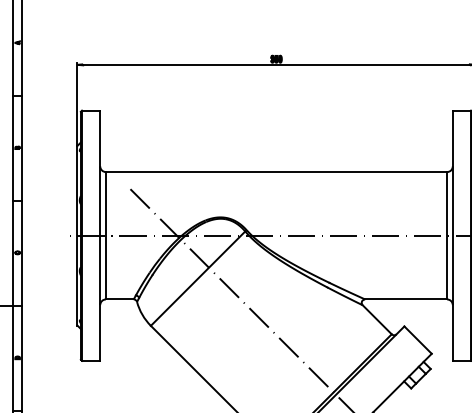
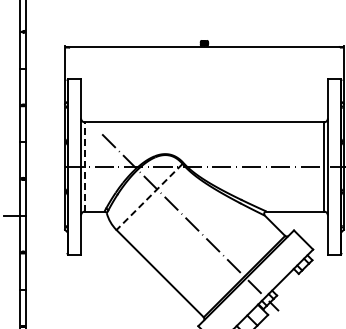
line: (106, 235) -> (85, 166), solid -> dashed
line: (197, 279) -> (149, 197), solid -> dashed

